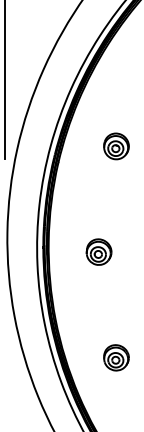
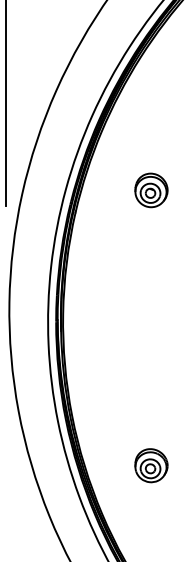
part: (98, 251) -> (128, 327), removed

